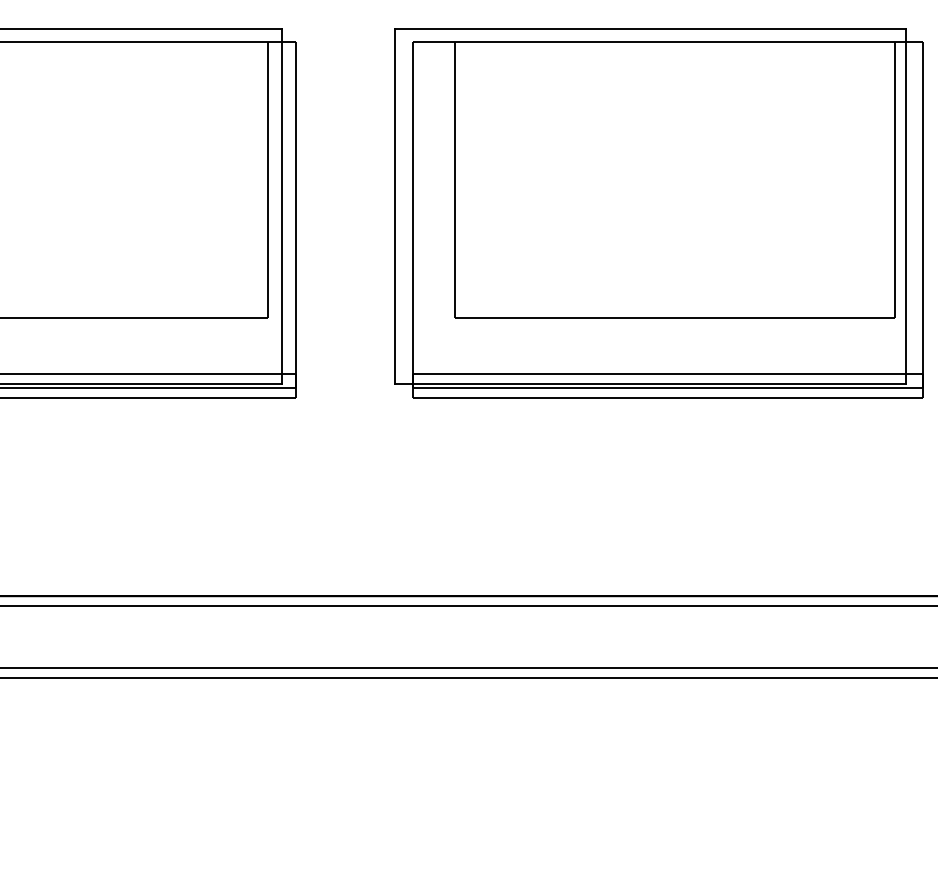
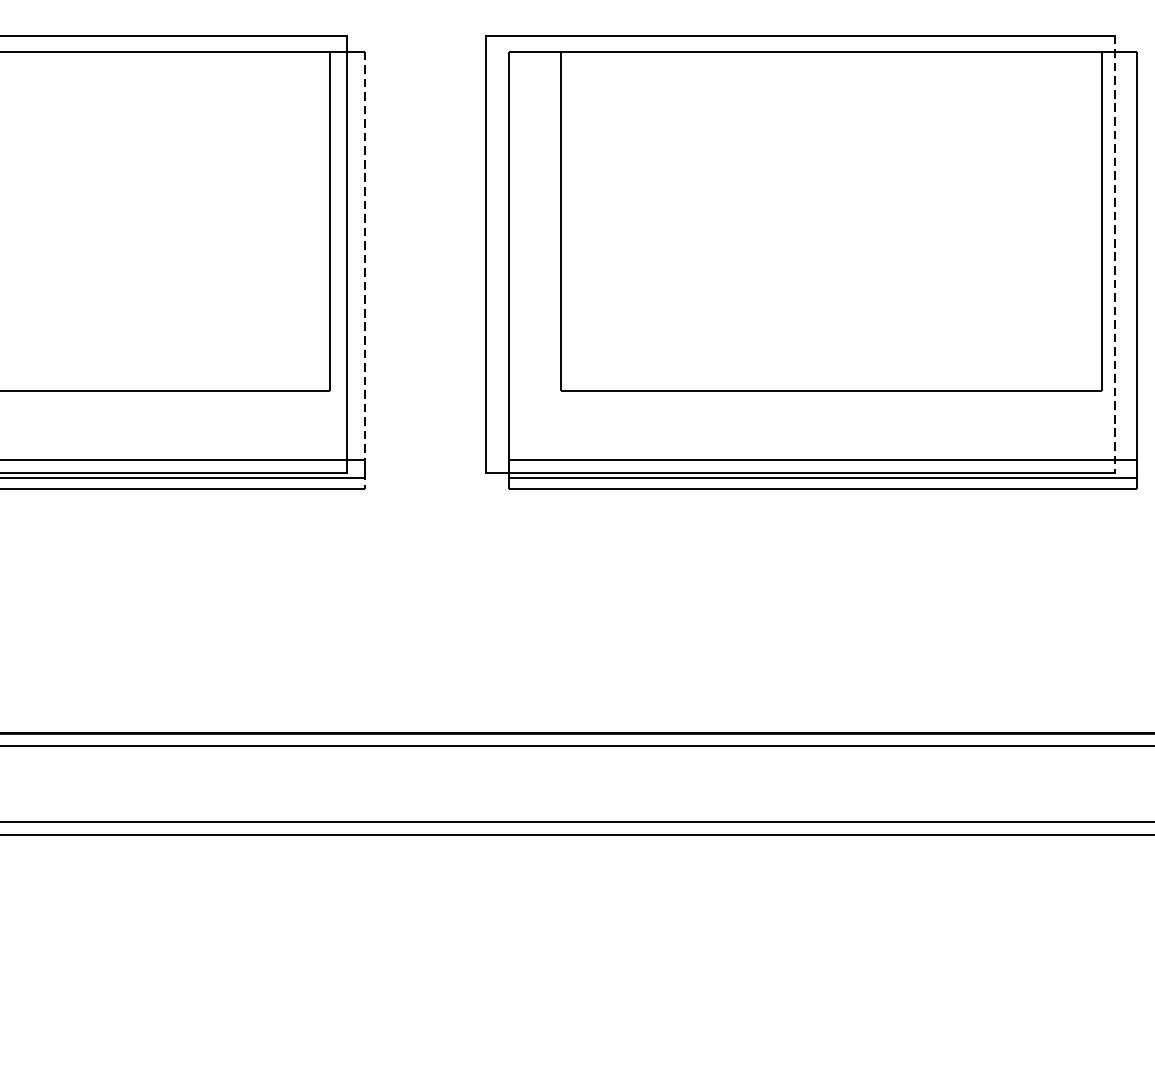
line: (905, 207) -> (1114, 255), solid -> dashed
line: (296, 219) -> (365, 270), solid -> dashed

